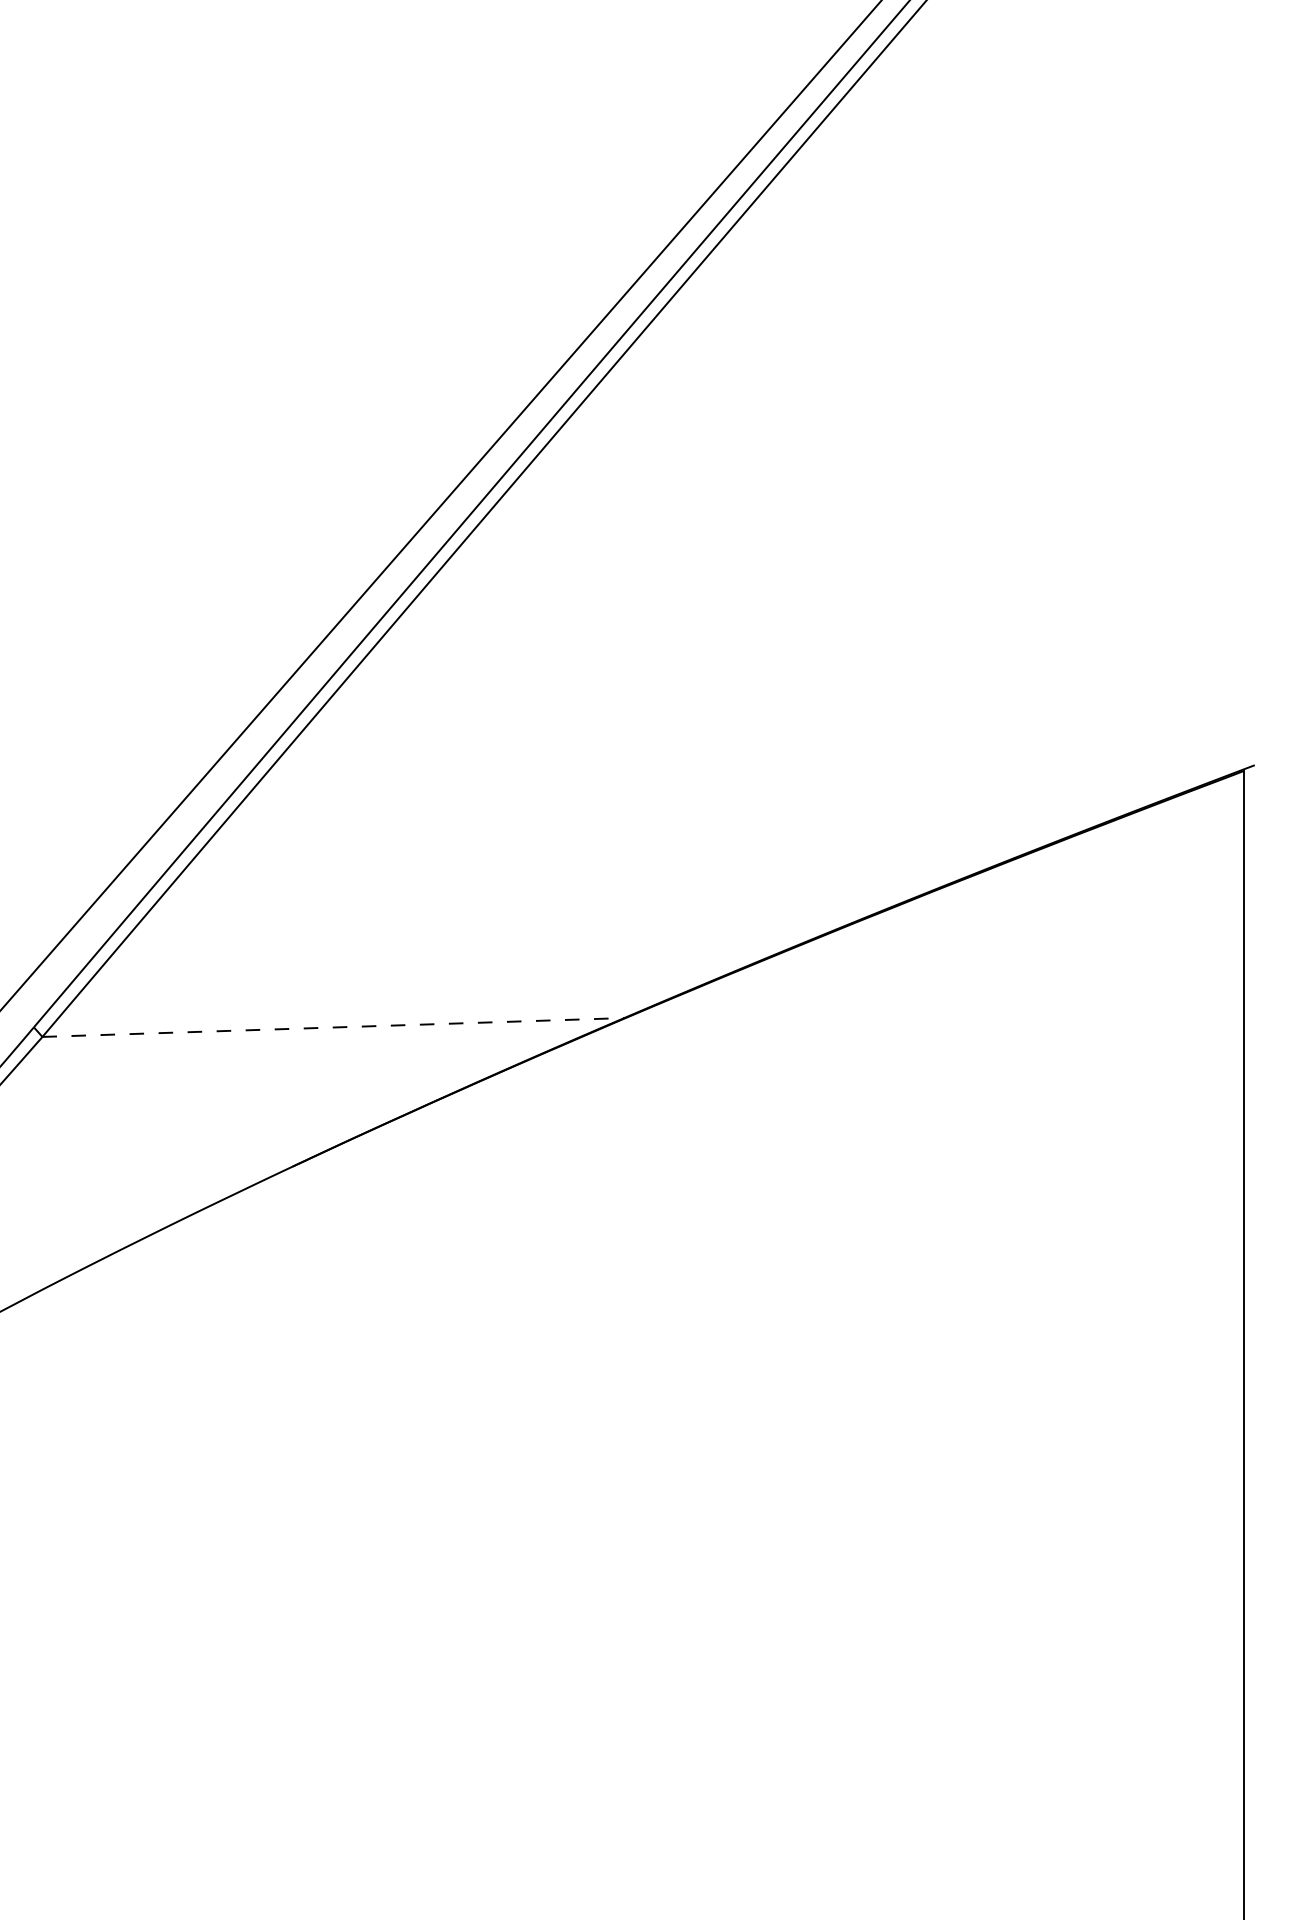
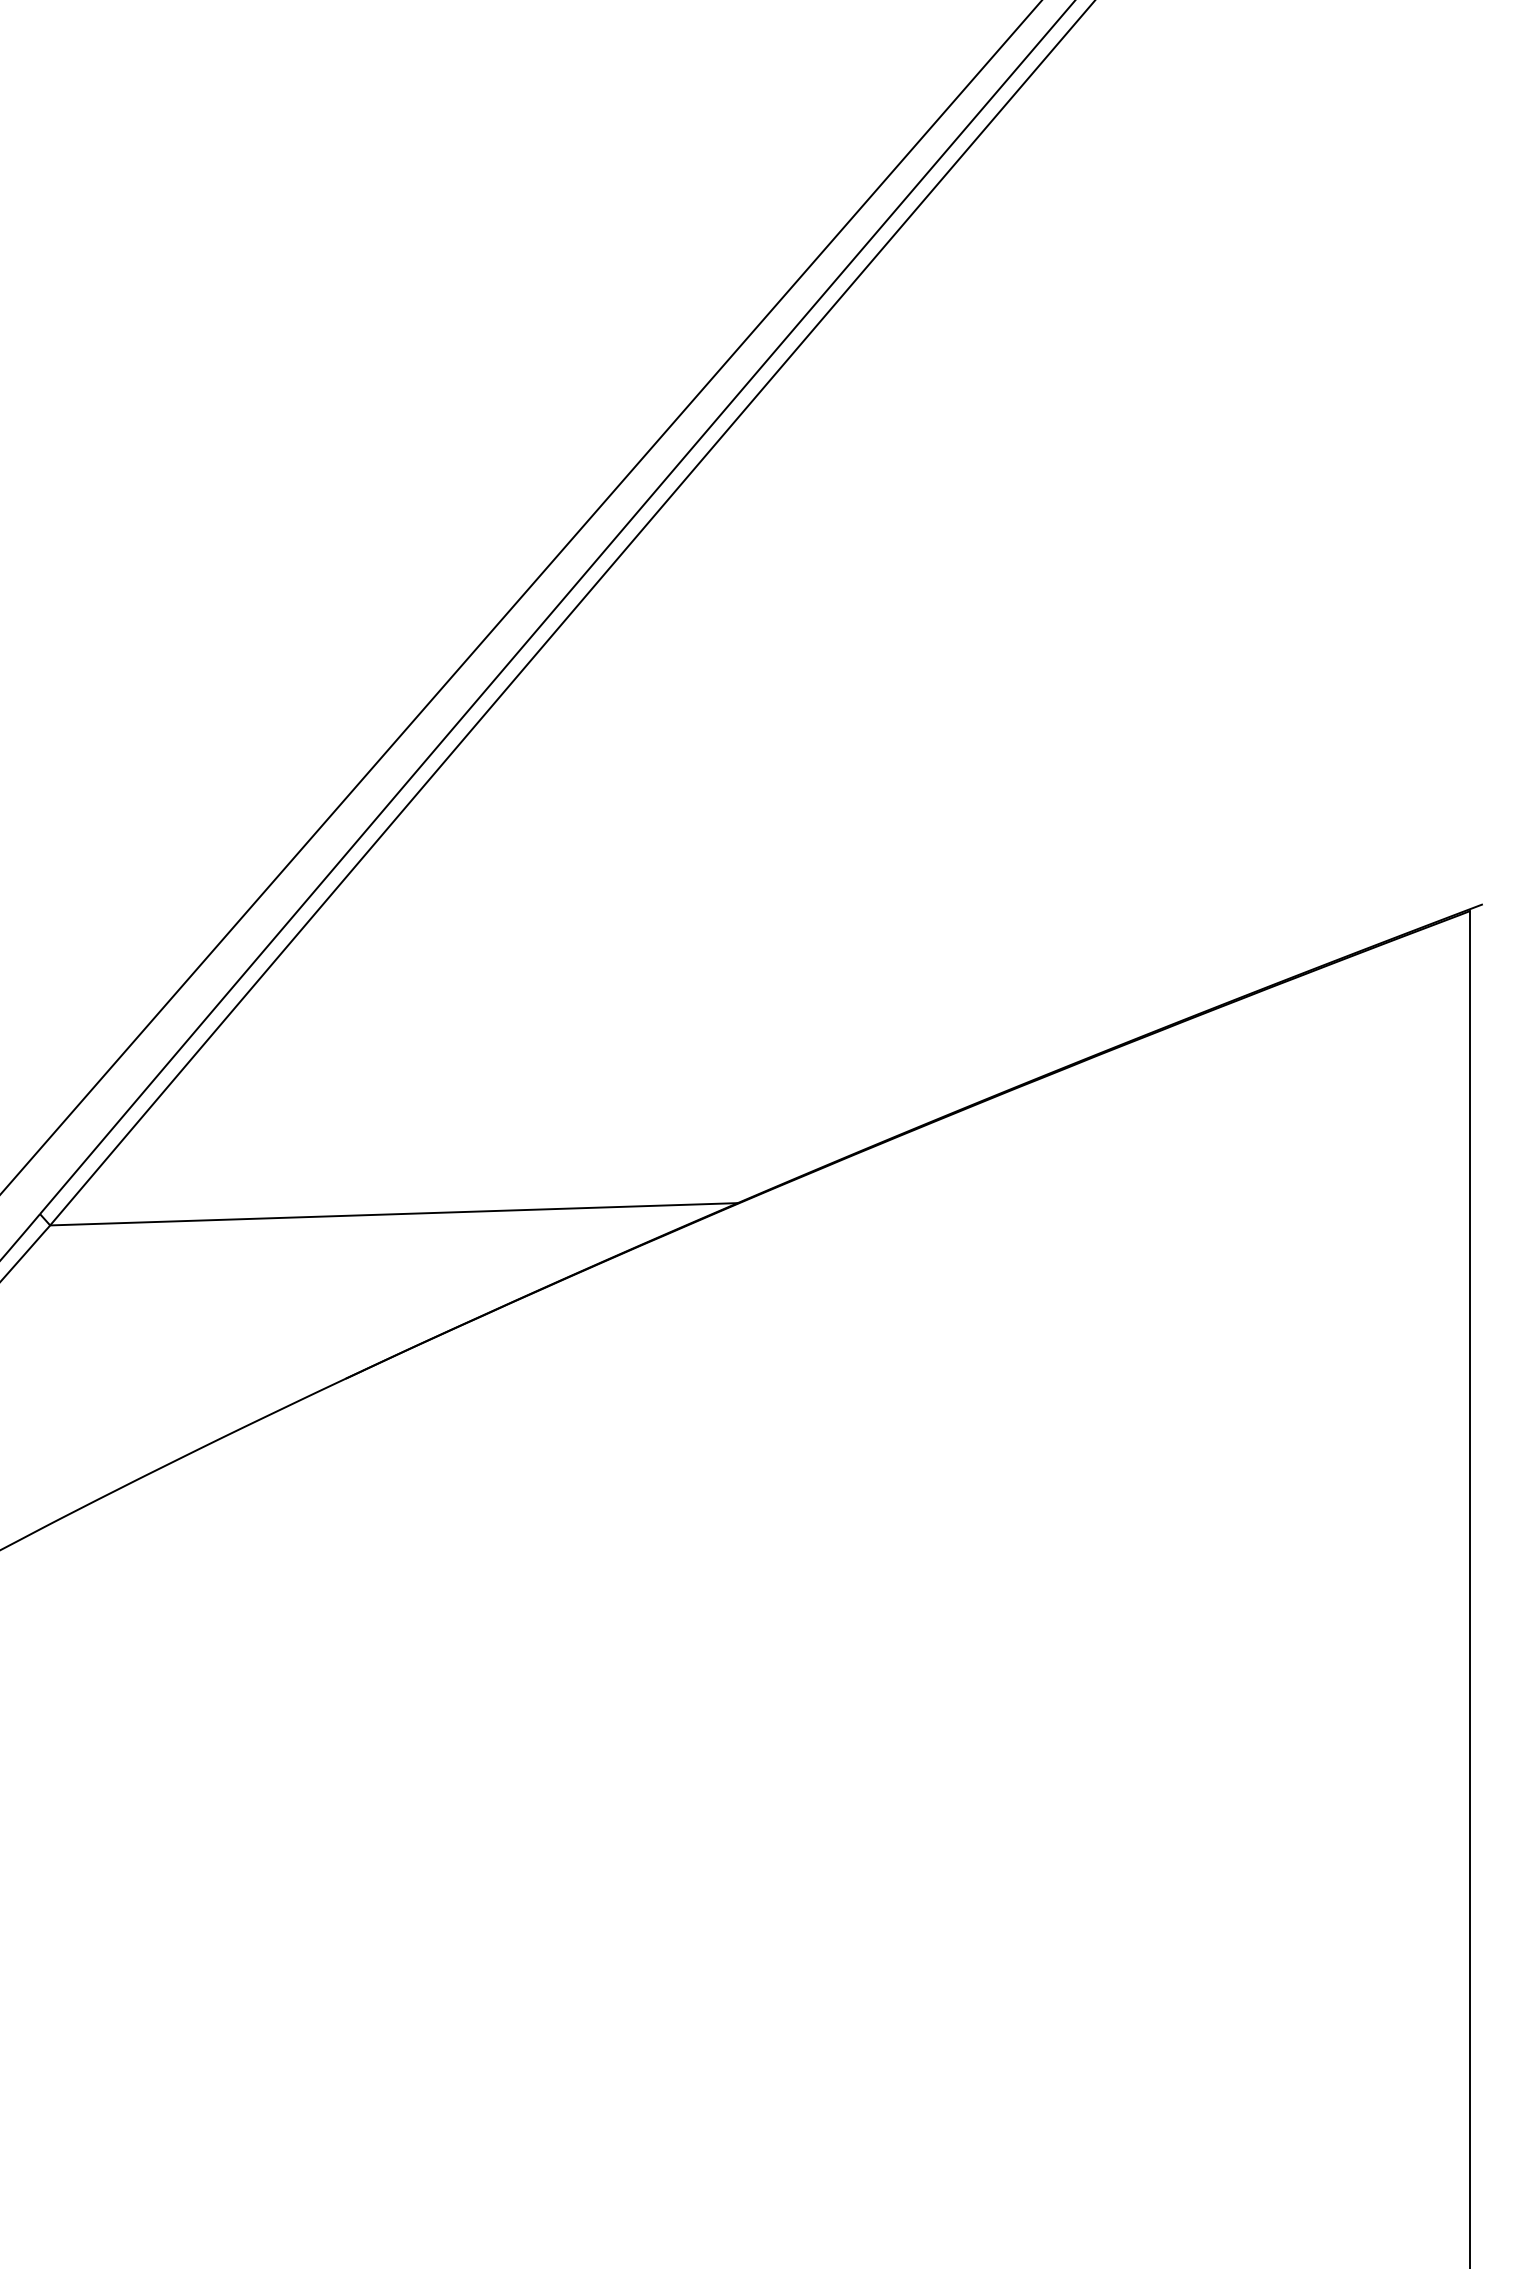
line: (333, 1027) -> (394, 1214), dashed -> solid

